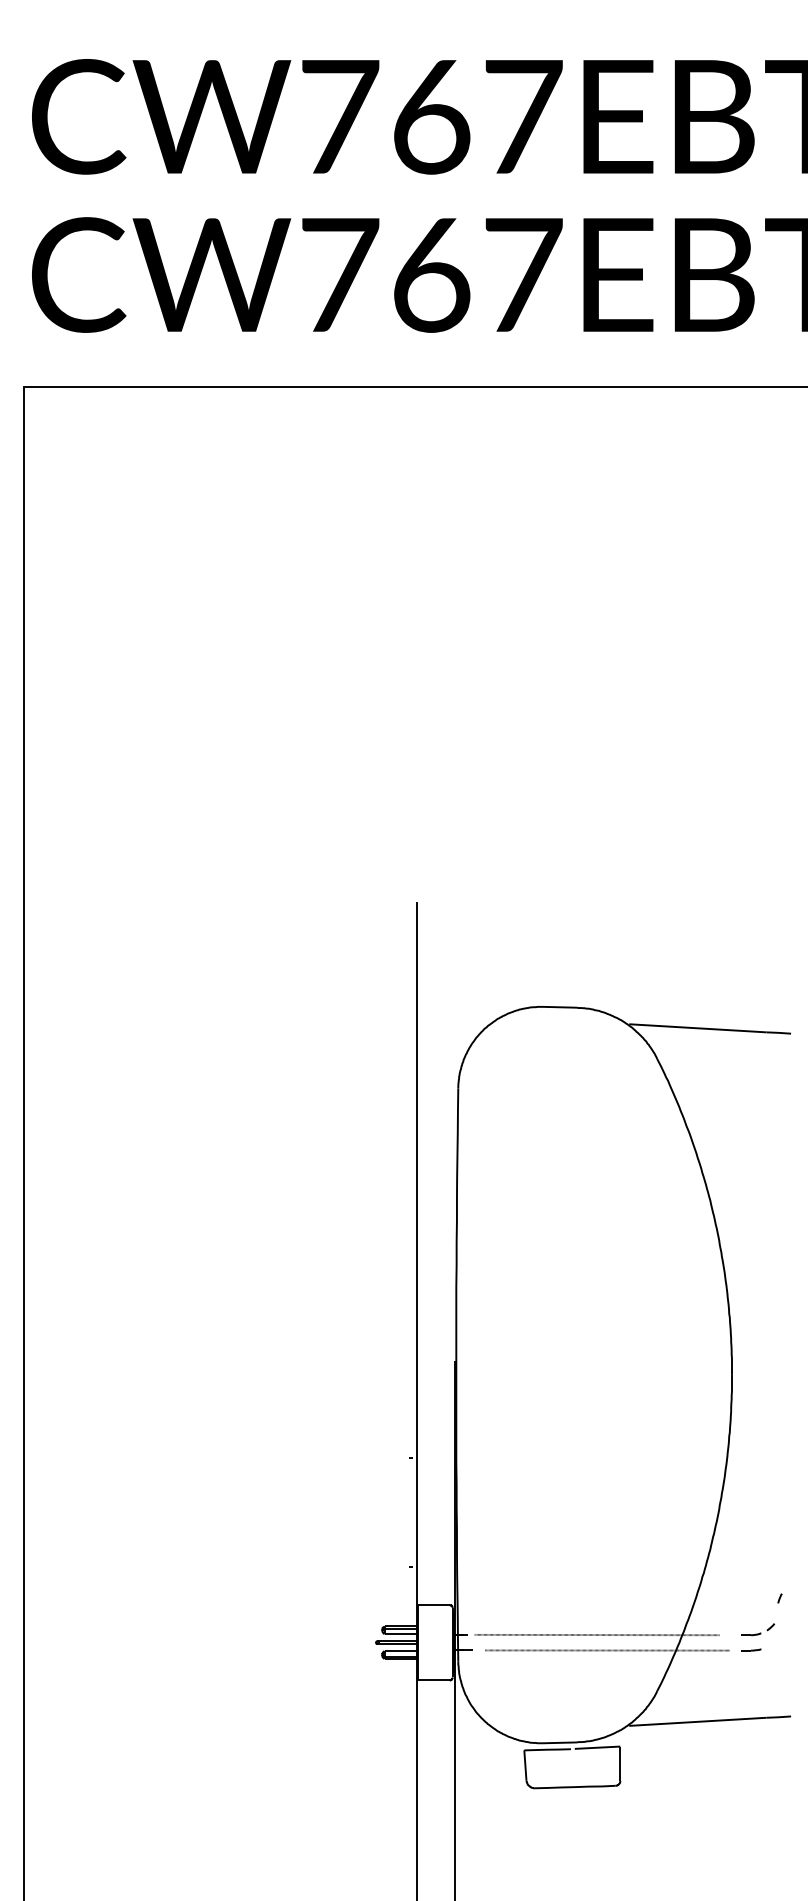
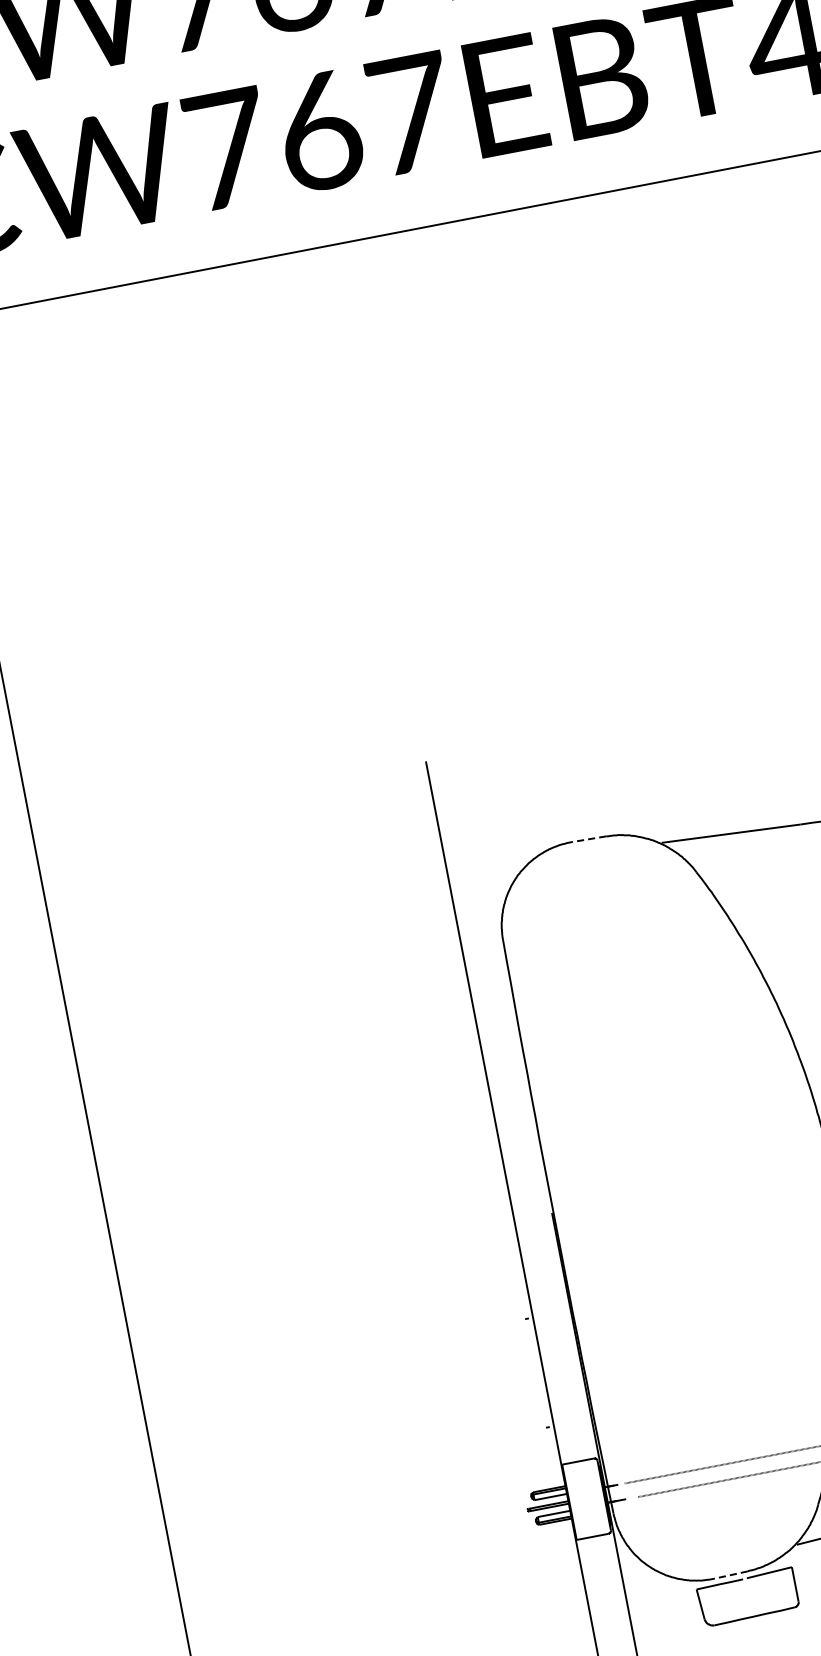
line: (559, 1007) -> (588, 839), solid -> dashed
line: (559, 1742) -> (730, 1574), solid -> dashed

